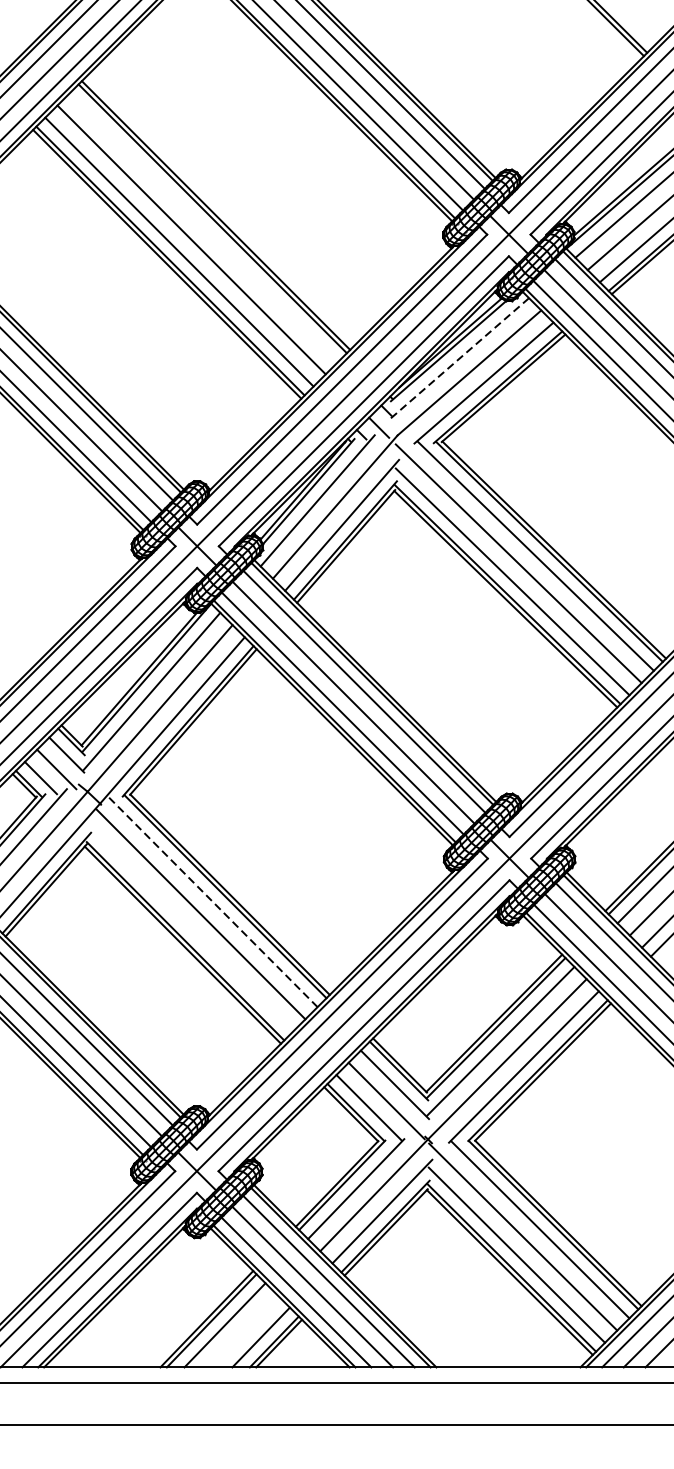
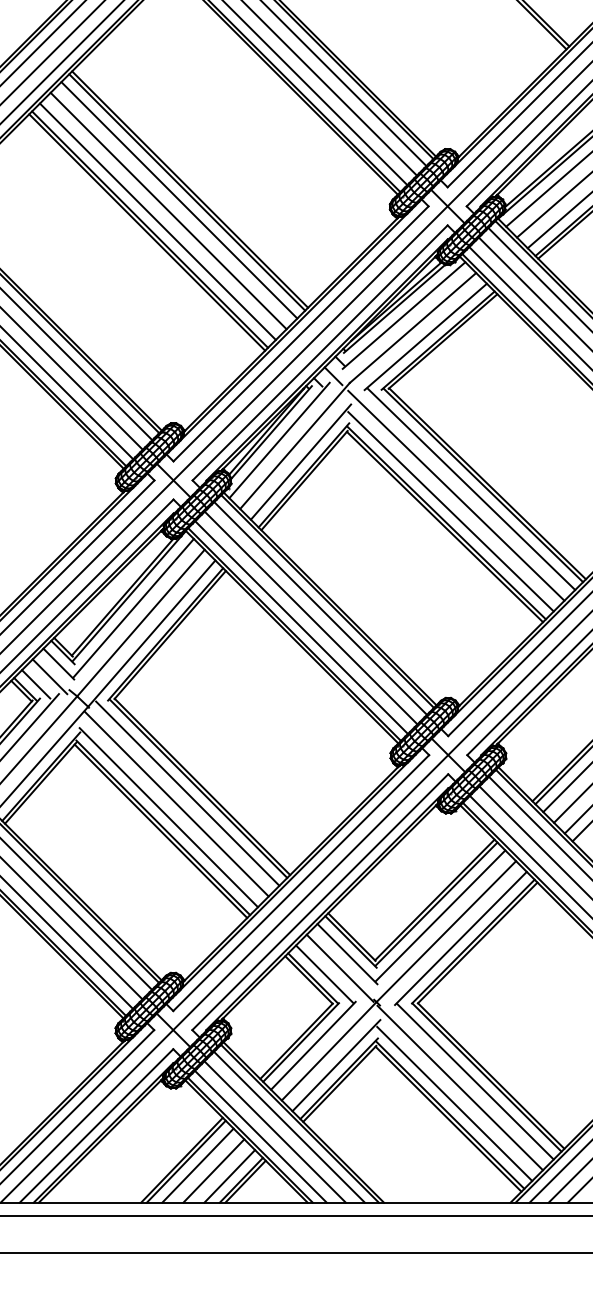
line: (203, 227) -> (179, 200), added
line: (458, 358) -> (403, 315), dashed -> solid
line: (213, 902) -> (187, 793), dashed -> solid
line: (191, 929) -> (168, 817), added
line: (242, 1330) -> (213, 1170), added

